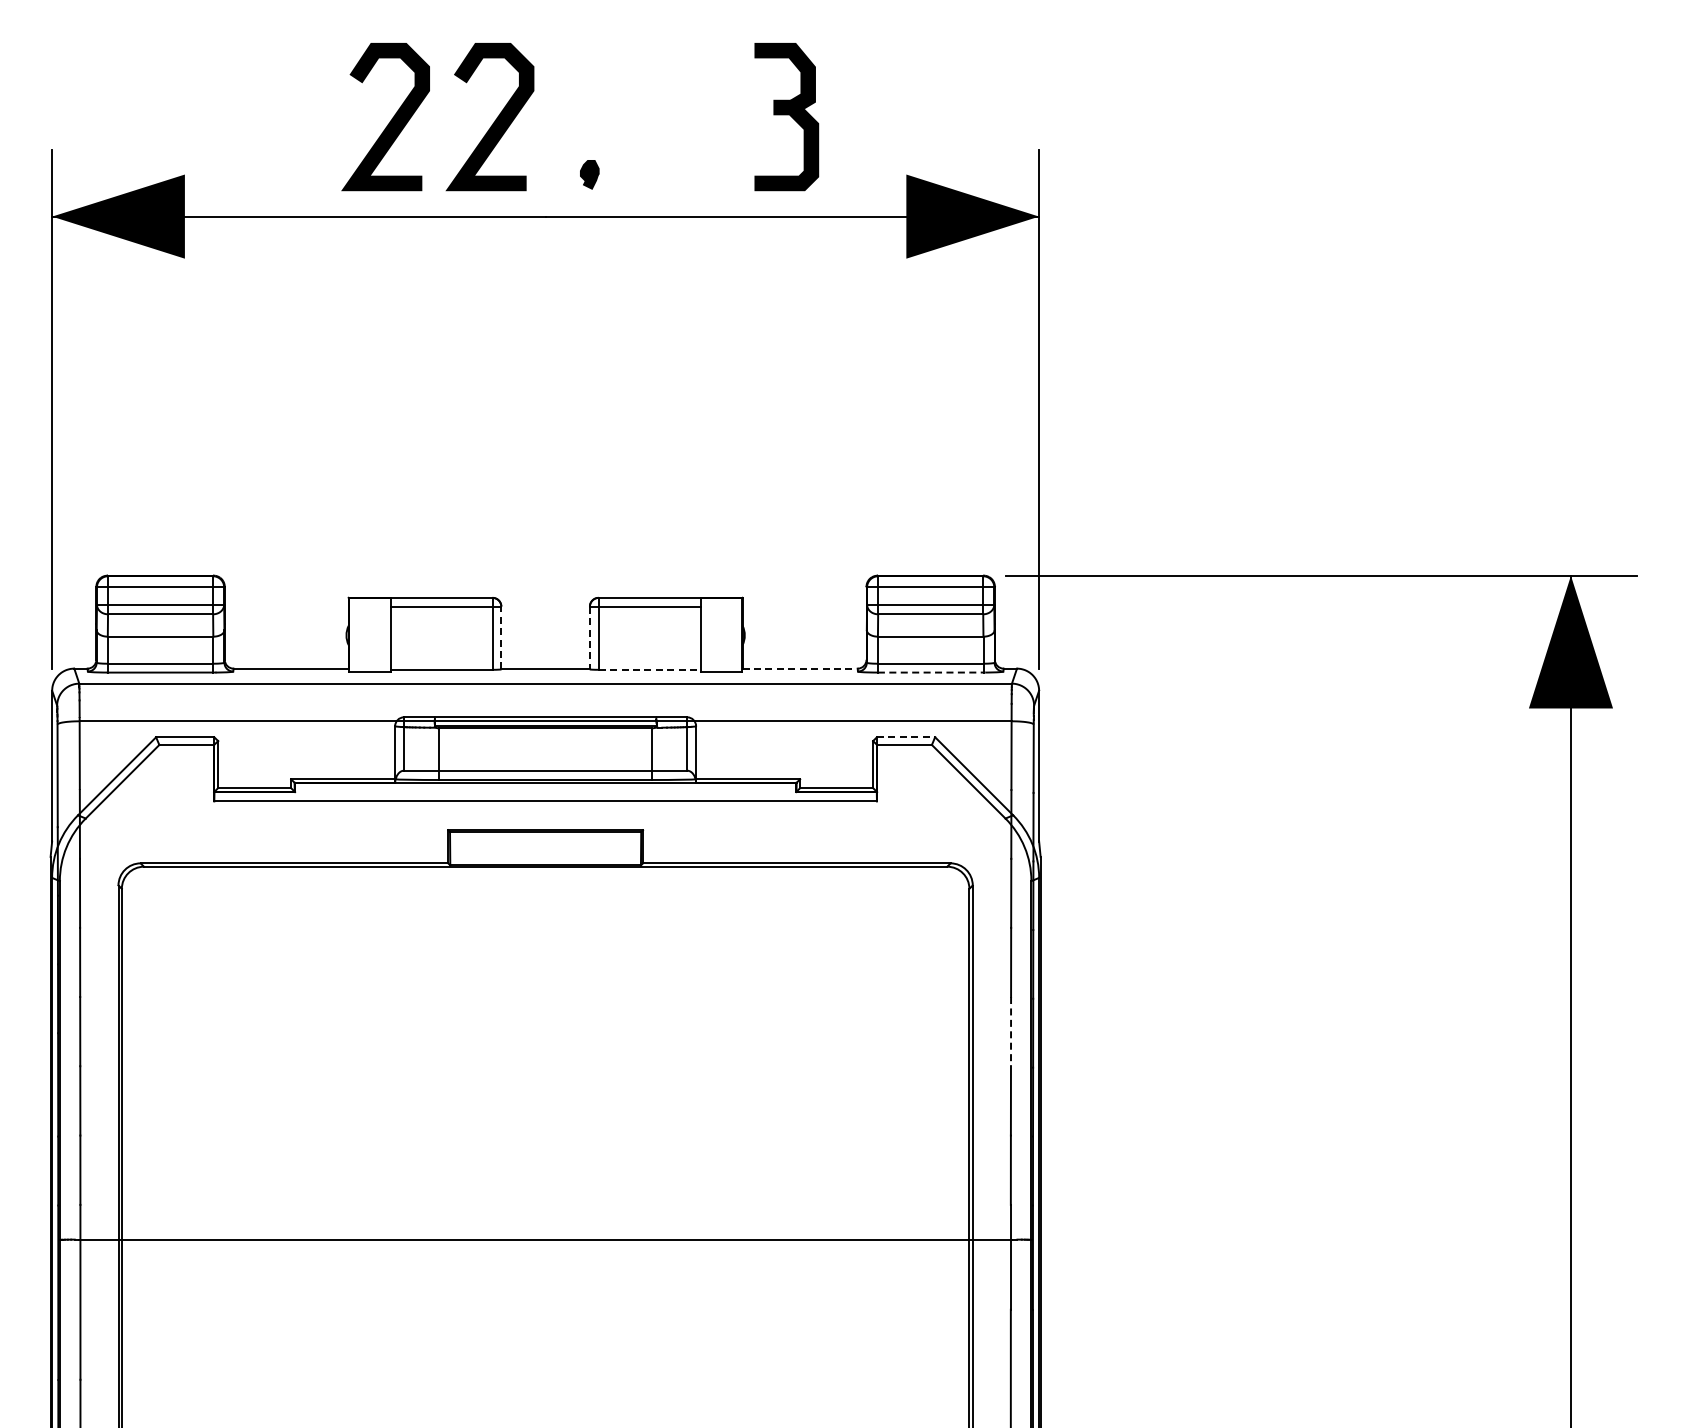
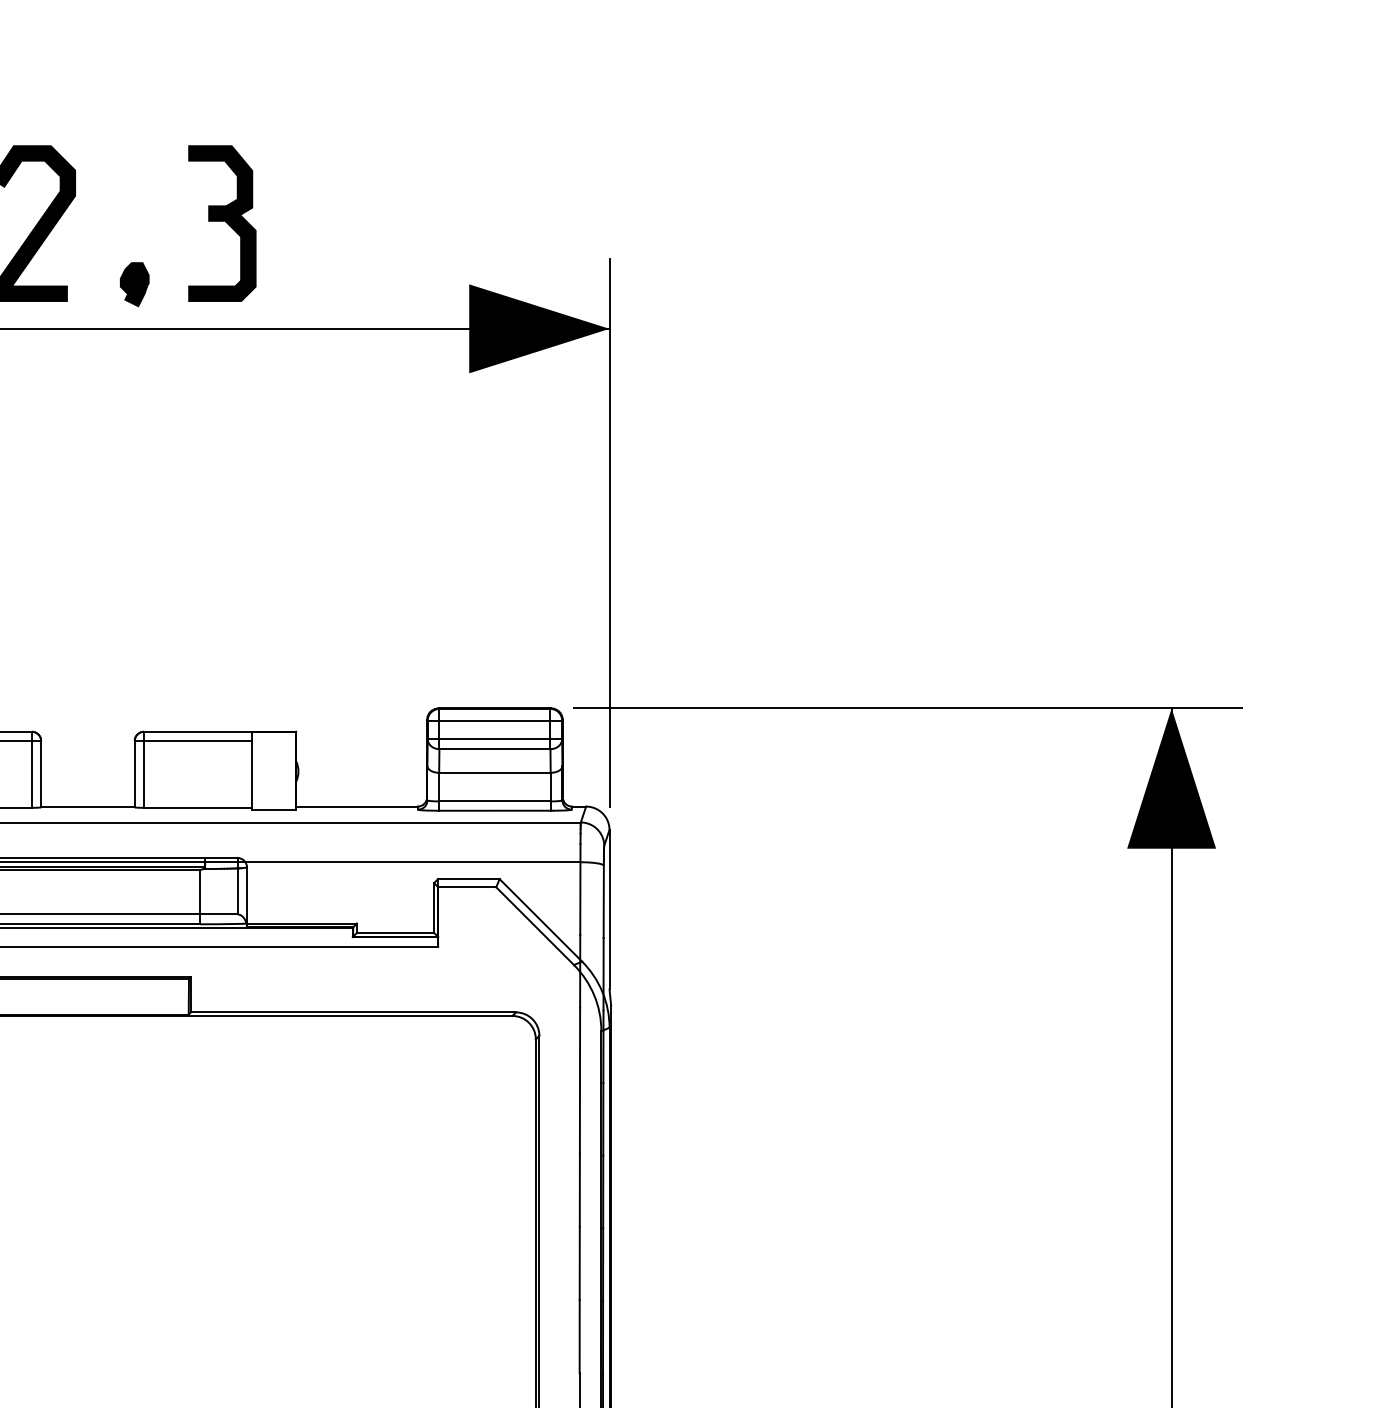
part: (786, 117) -> (222, 224), moved
part: (589, 174) -> (134, 284), size x1.43
line: (501, 637) -> (41, 773), dashed -> solid
line: (589, 638) -> (134, 774), dashed -> solid
line: (800, 668) -> (357, 806), dashed -> solid
line: (649, 669) -> (197, 807), dashed -> solid
line: (931, 672) -> (495, 810), dashed -> solid
line: (906, 737) -> (469, 879), dashed -> solid
line: (1011, 1031) -> (580, 1190), dashed -> solid

